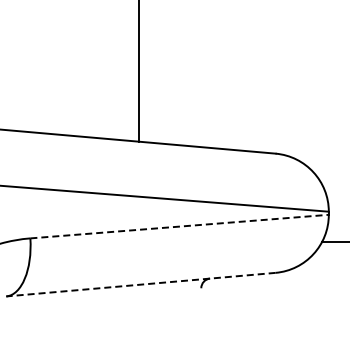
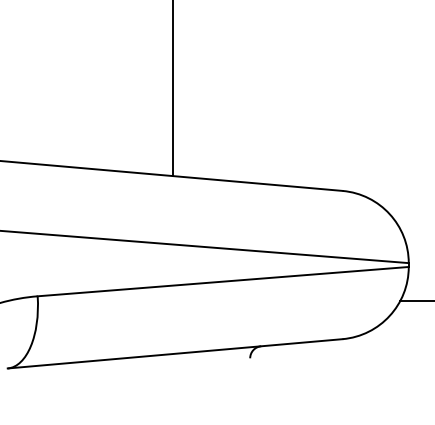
line: (179, 226) -> (223, 281), dashed -> solid
line: (140, 284) -> (174, 353), dashed -> solid

